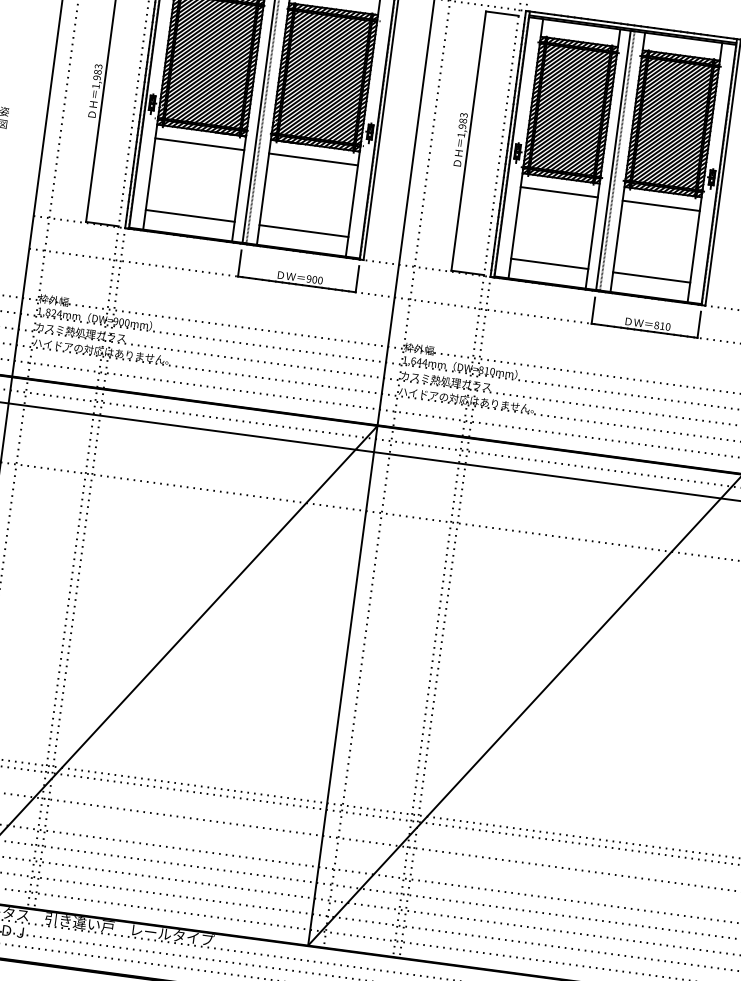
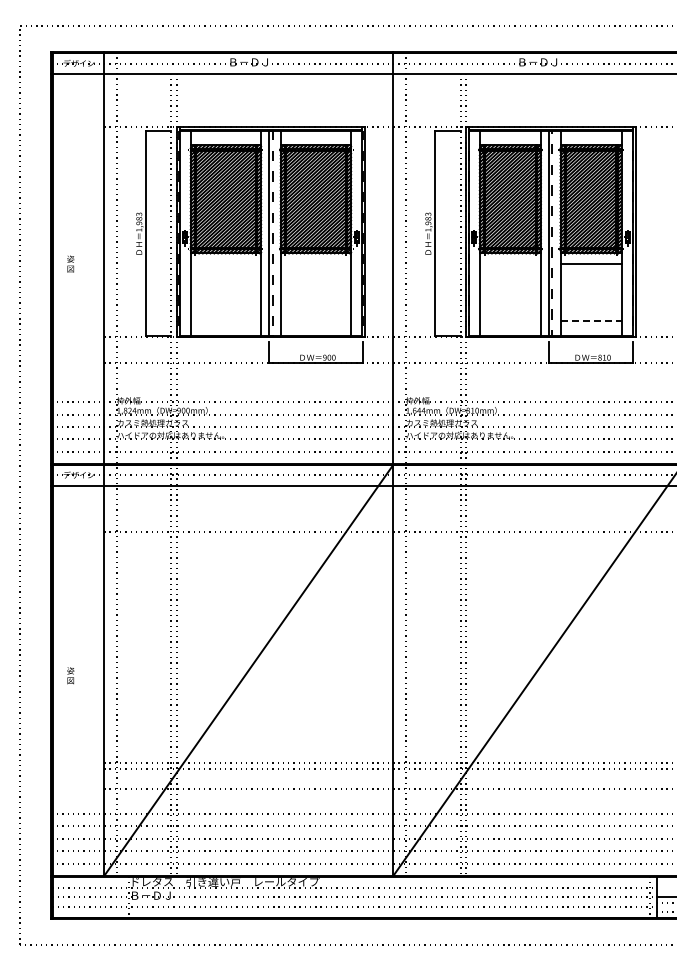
line: (199, 144) -> (225, 264), removed
line: (312, 159) -> (315, 264), removed
line: (558, 192) -> (509, 264), removed
line: (189, 215) -> (225, 320), removed
line: (303, 230) -> (315, 320), removed
line: (548, 263) -> (509, 320), removed
line: (652, 276) -> (591, 320), solid -> dashed

